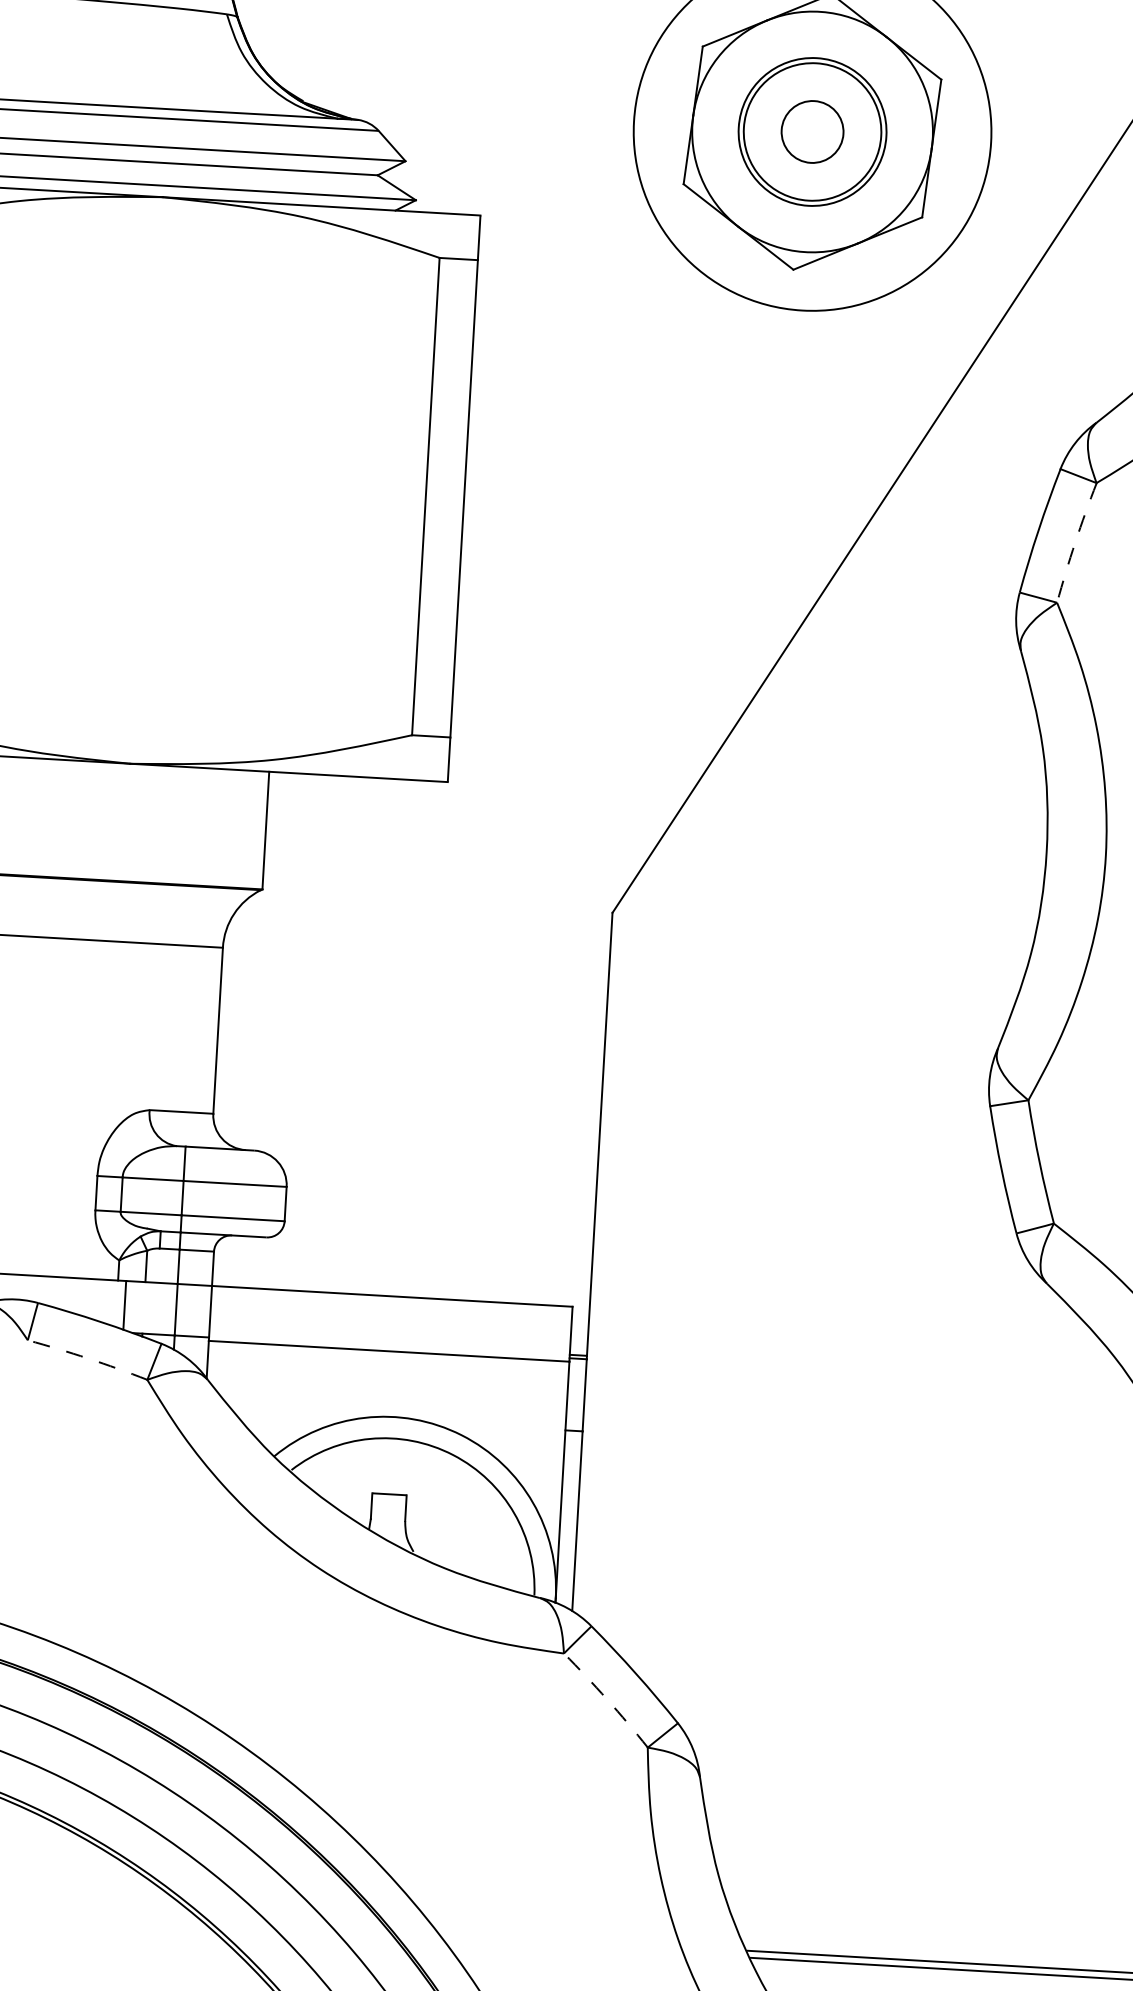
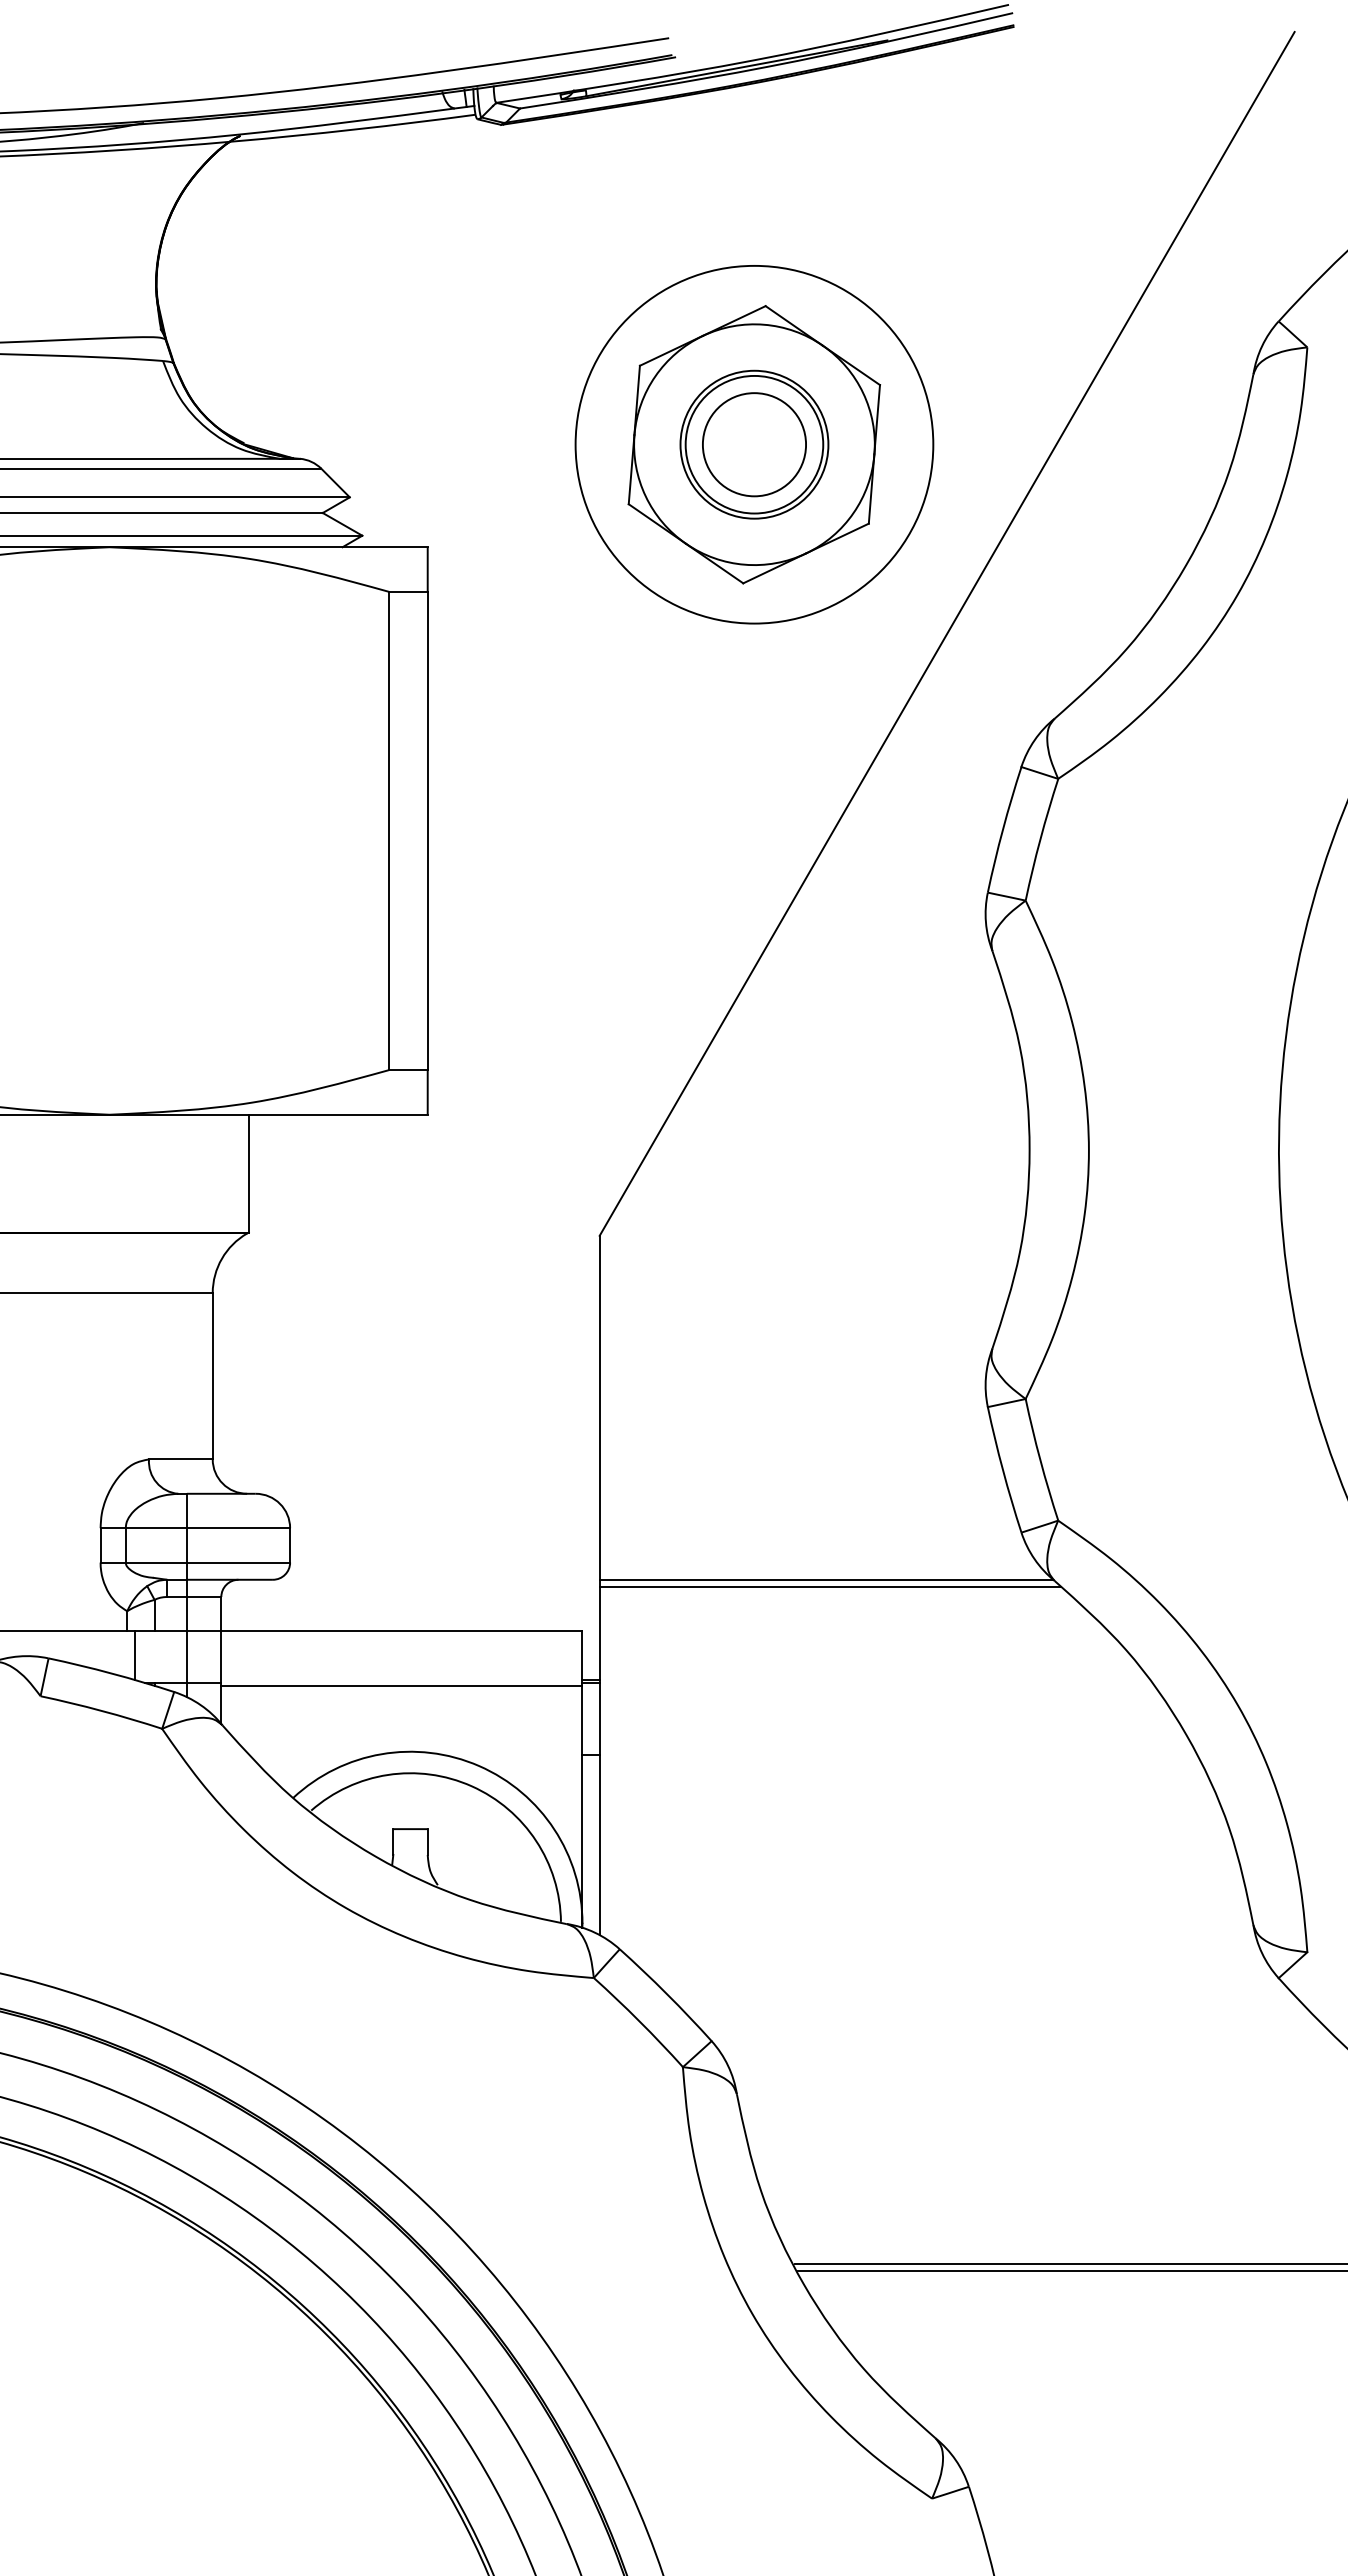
circle: (812, 131) -> (754, 444), size x1.67
arc: (1075, 542) -> (1040, 839), dashed -> solid
line: (819, 1269) -> (826, 1579), added
line: (821, 1276) -> (829, 1586), added
arc: (87, 1358) -> (101, 1710), dashed -> solid
arc: (607, 1699) -> (639, 2021), dashed -> solid

